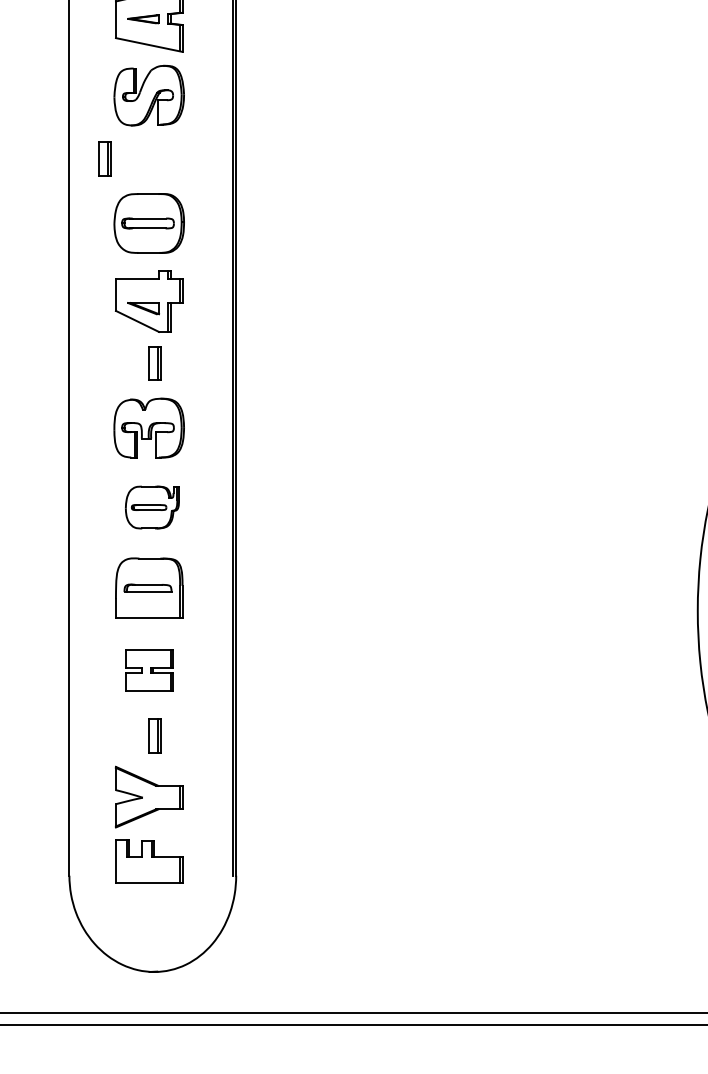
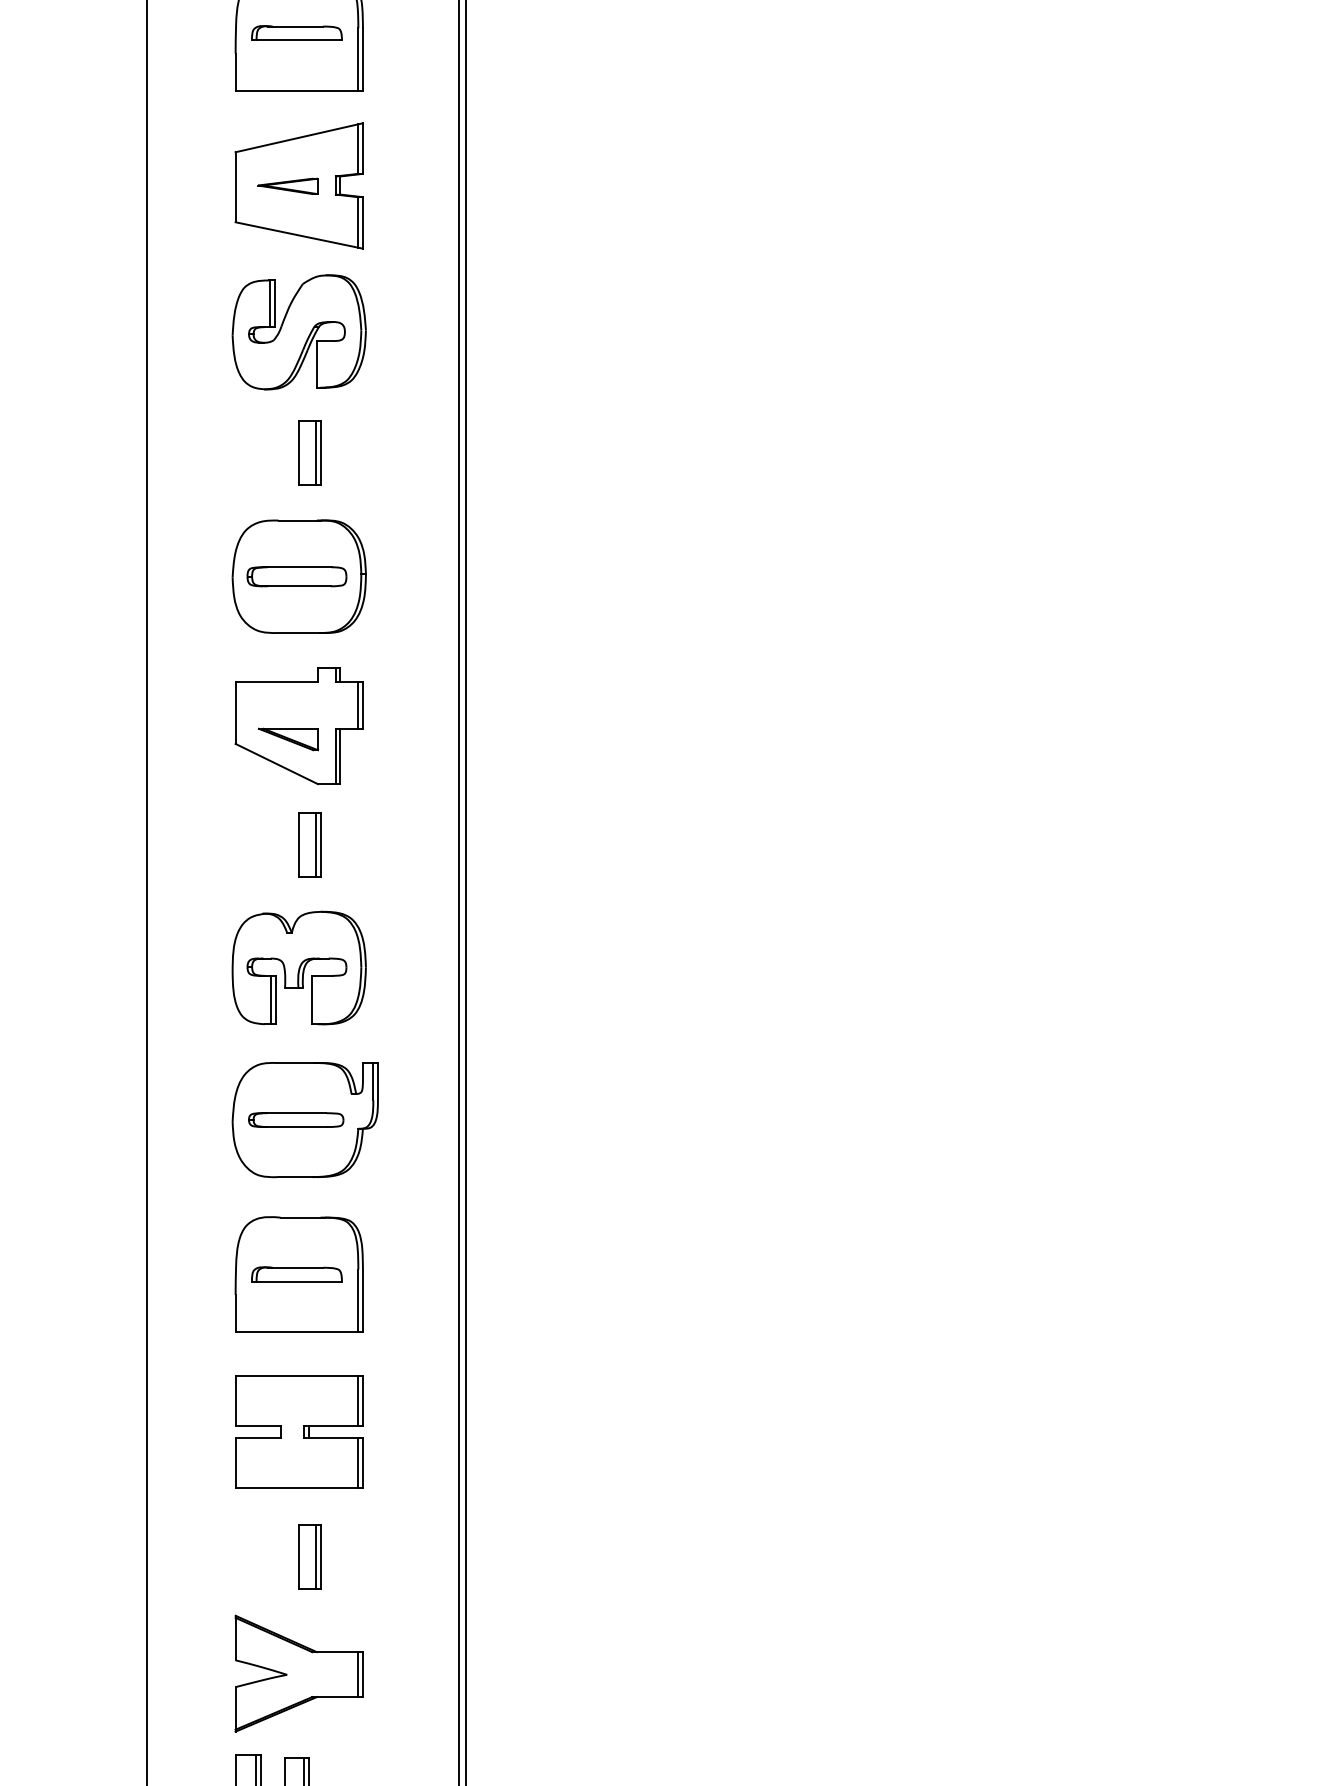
part: (104, 158) -> (309, 452), moved
part: (152, 507) -> (305, 1119), size x1.43
part: (149, 670) -> (299, 1431), size x1.43

